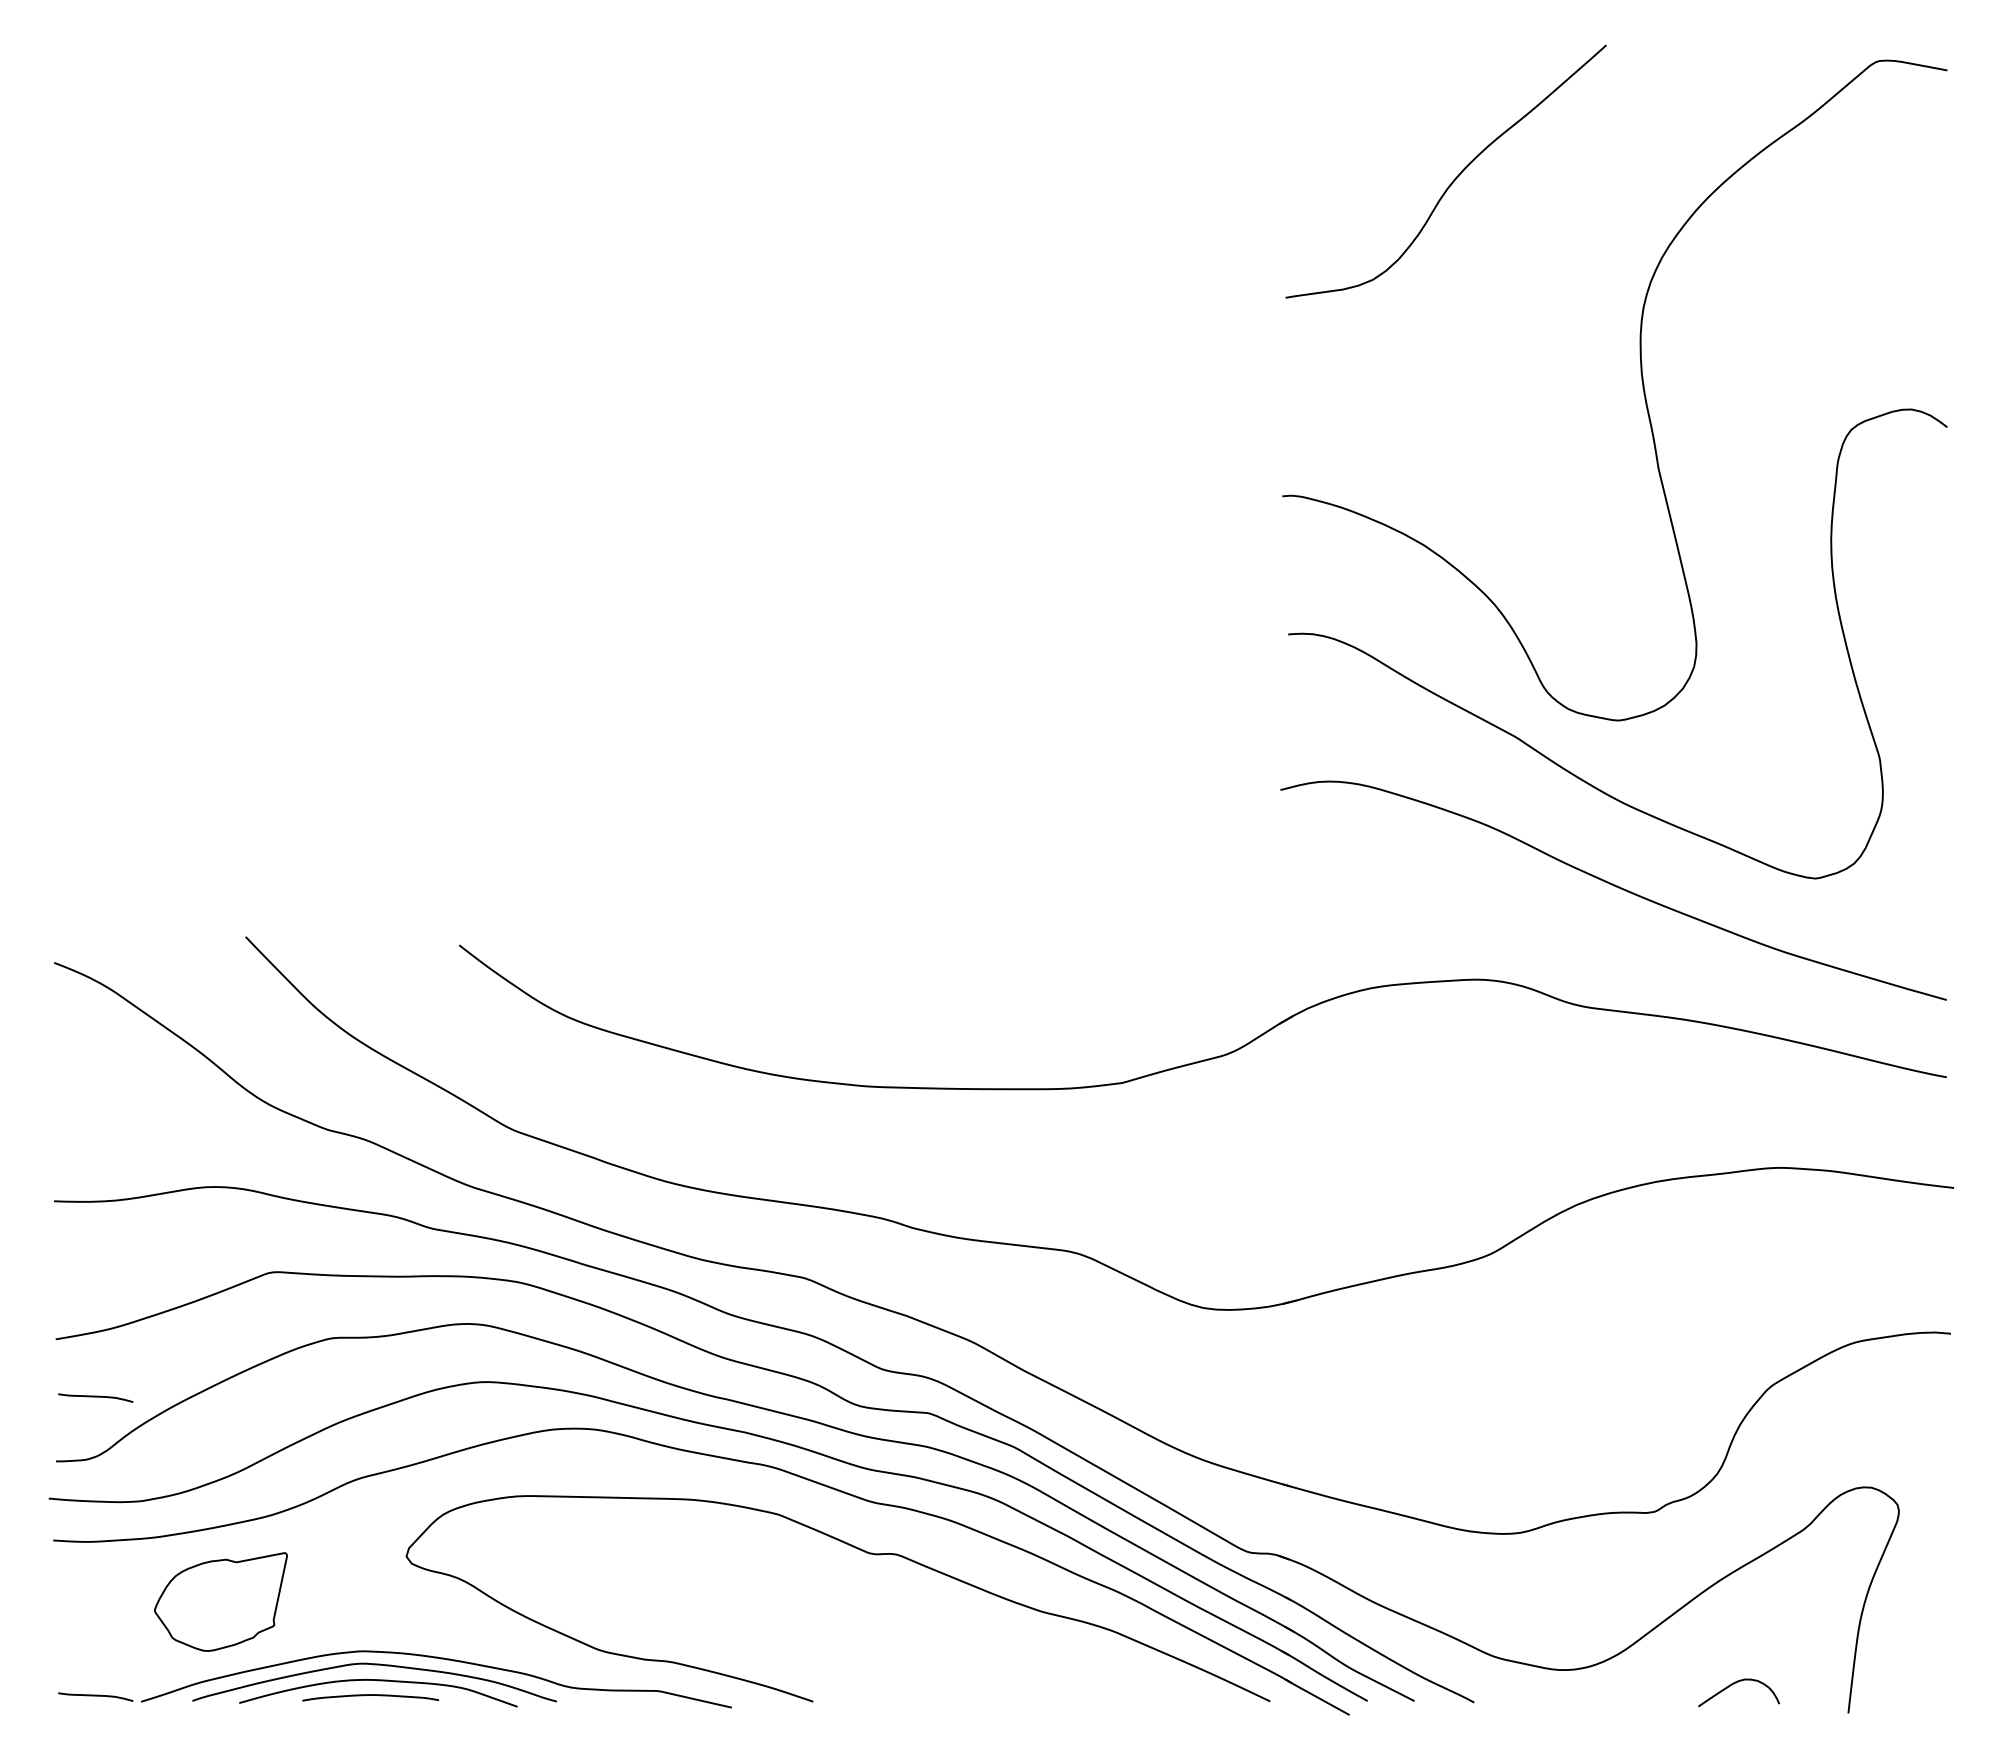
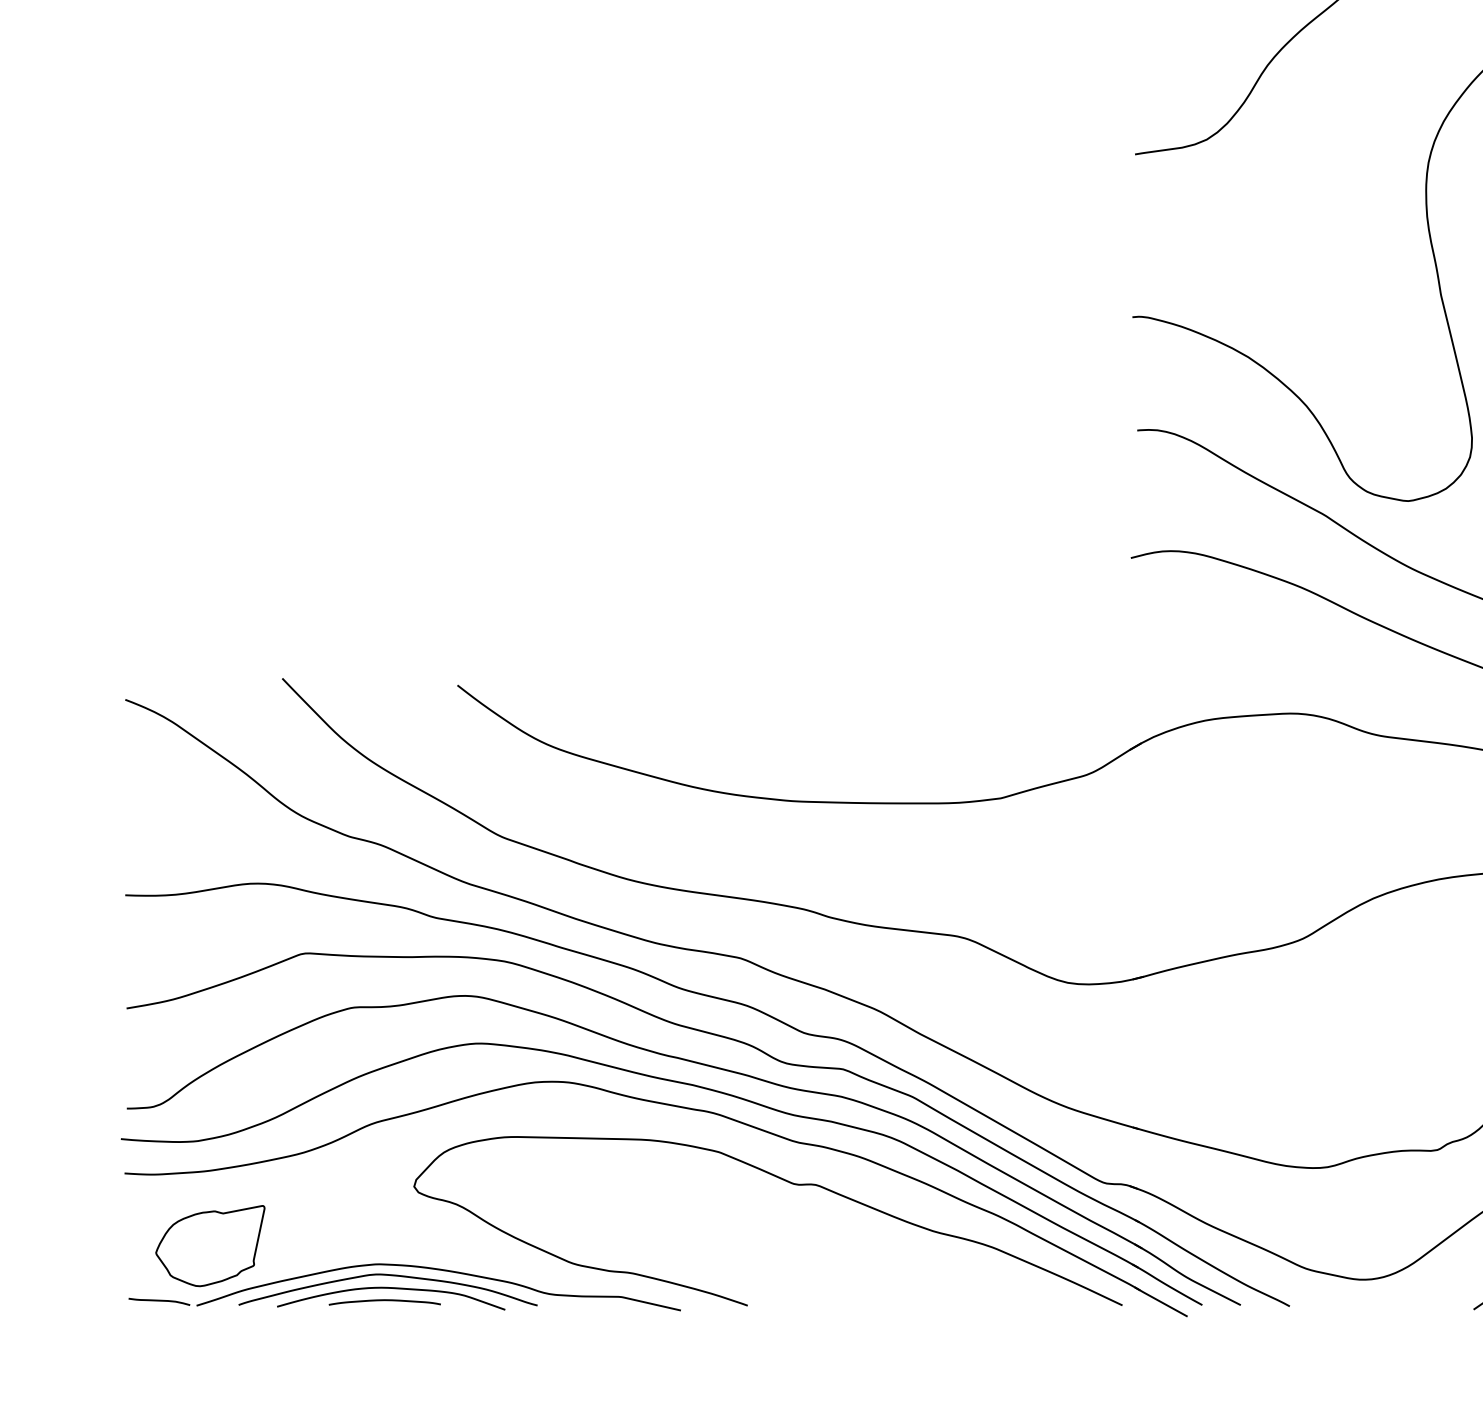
curve: (95, 1397) -> (159, 1056), removed
part: (220, 1601) -> (210, 1245), moved

